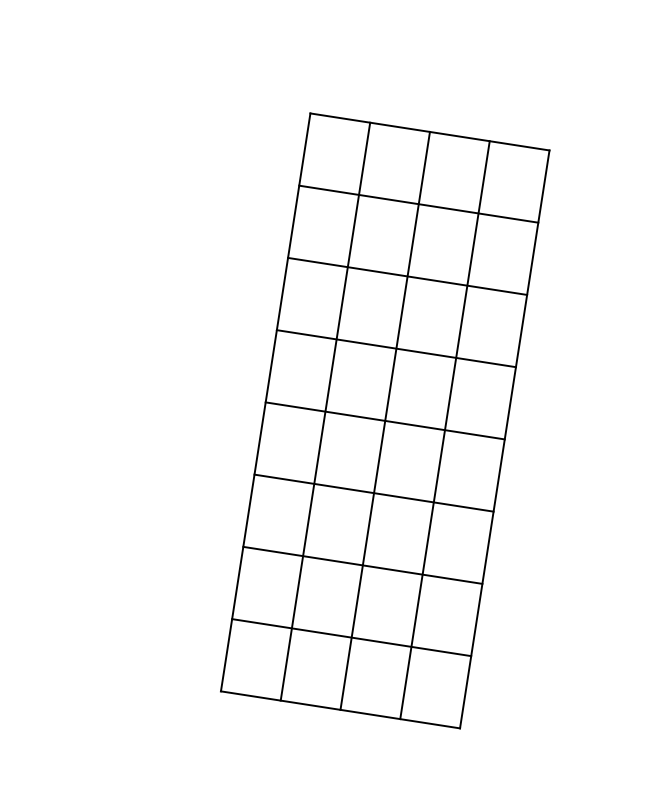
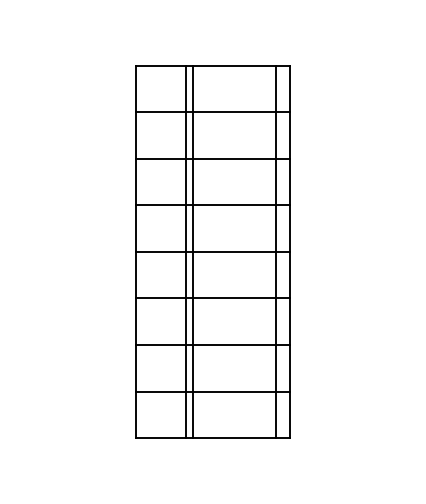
line: (325, 410) -> (192, 251), moved
line: (386, 420) -> (186, 251), moved
line: (445, 429) -> (276, 251), moved

